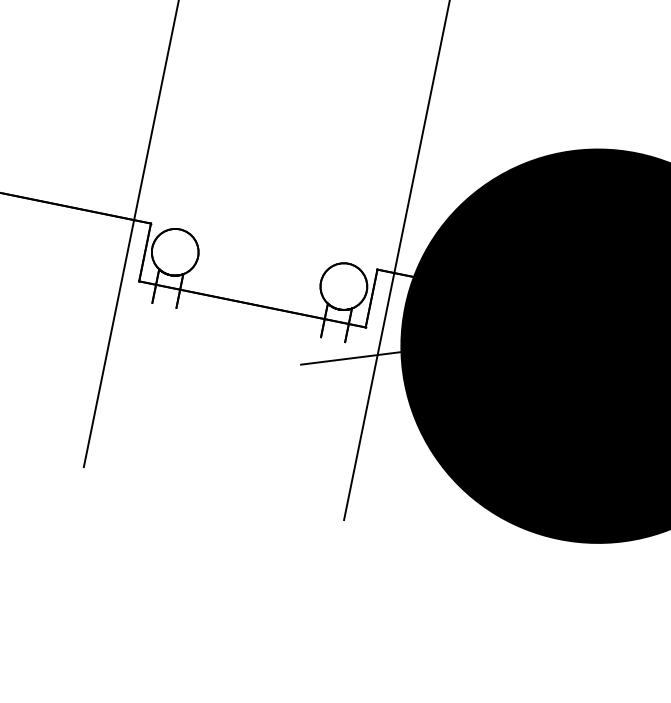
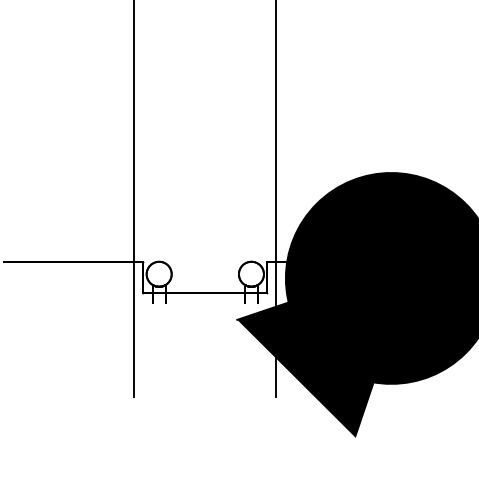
fill: (453, 450) -> (326, 348), added

